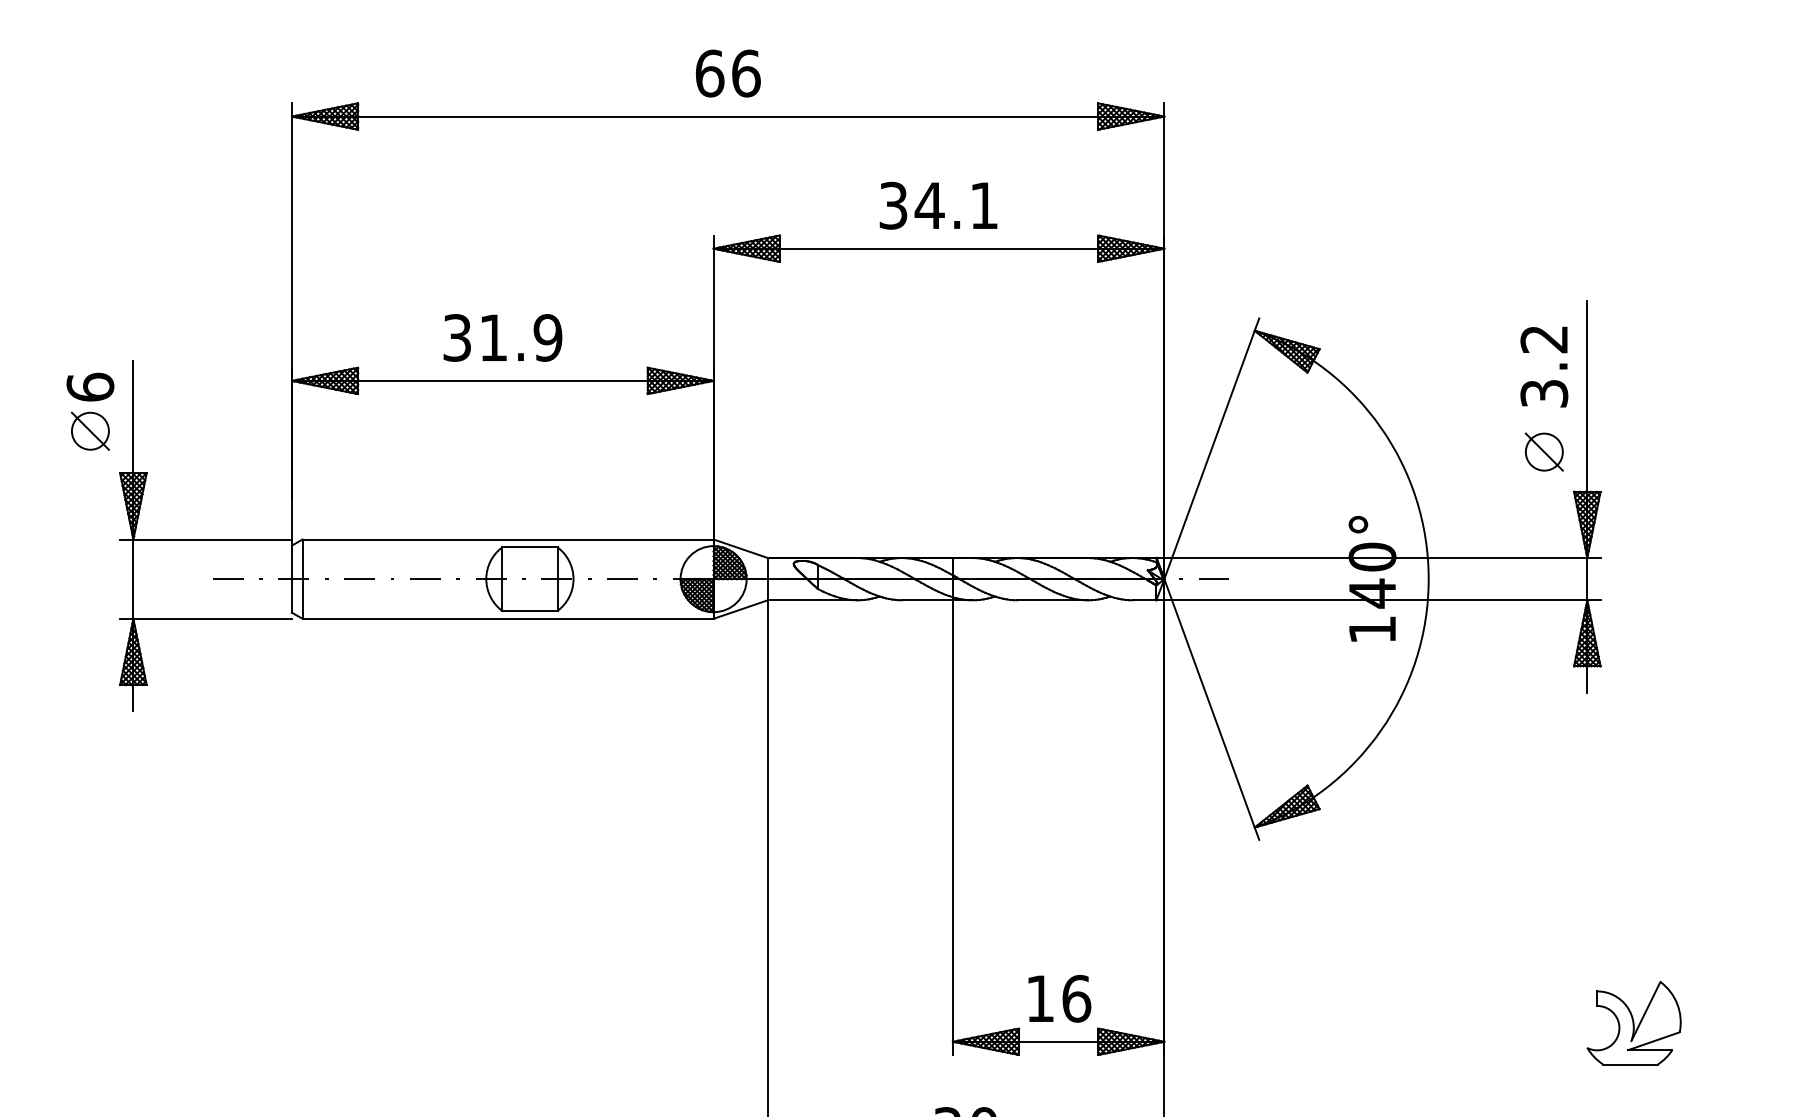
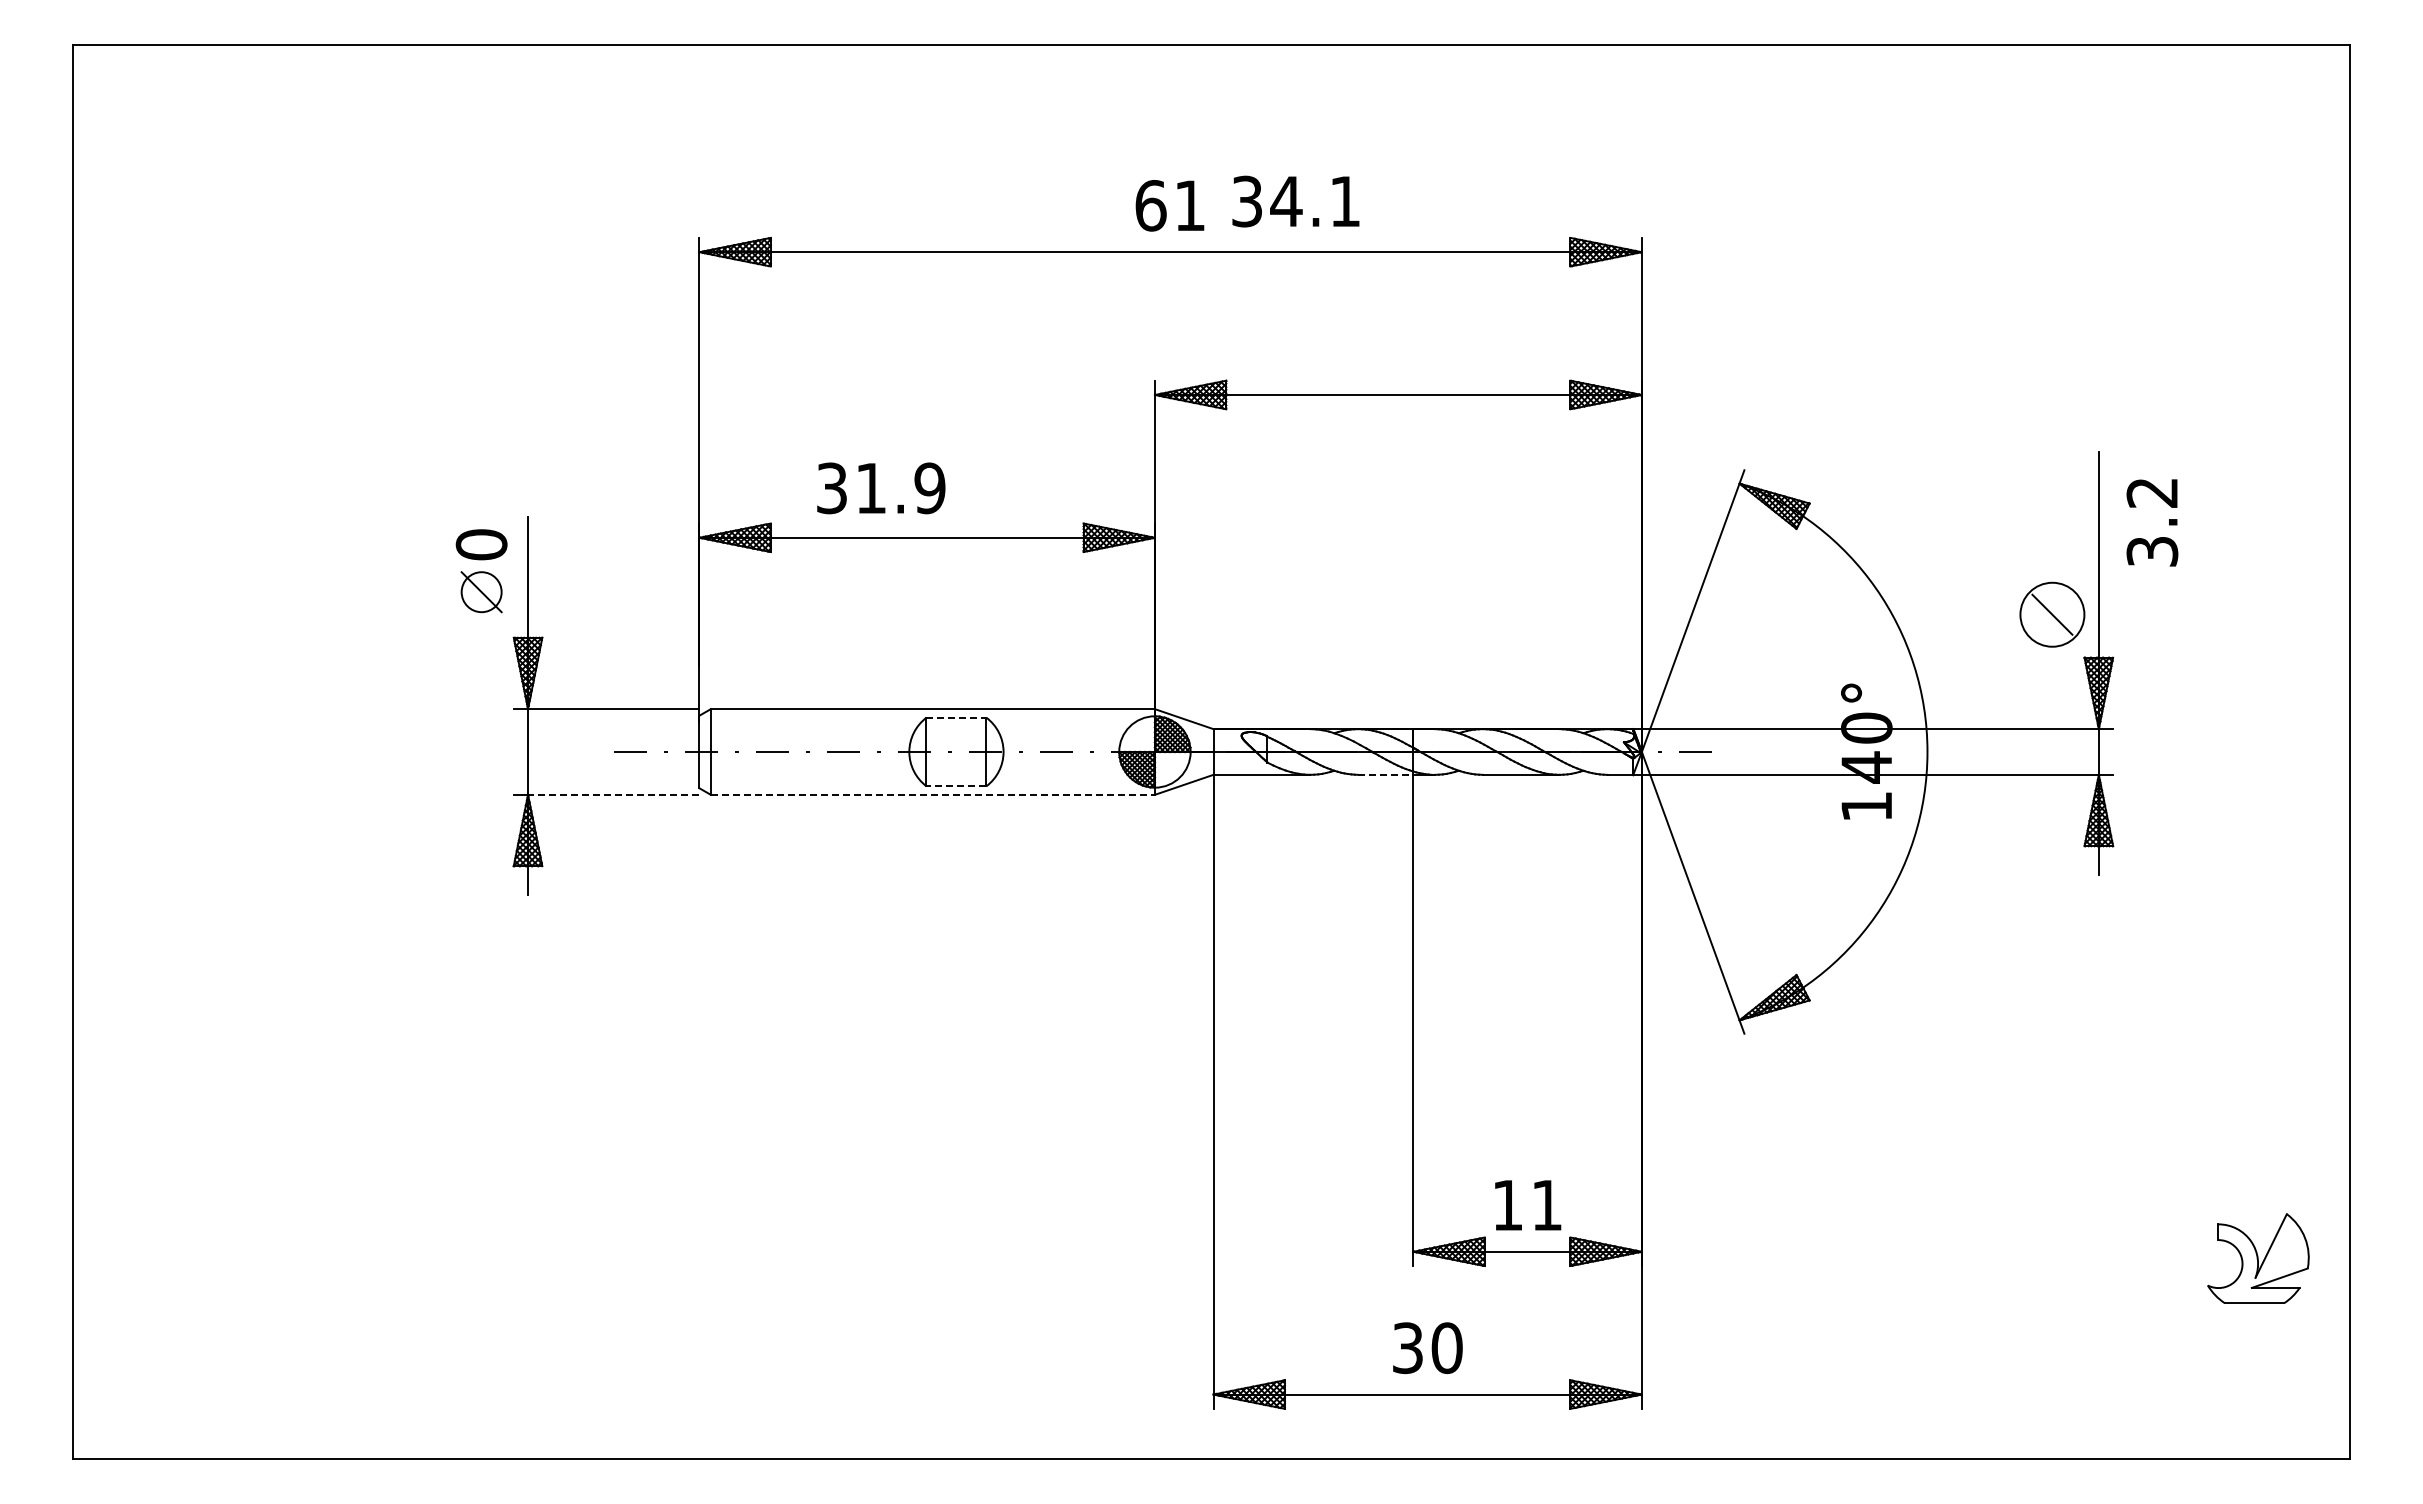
text: (746, 73) -> (1190, 205), 66 -> 61
text: (938, 205) -> (1295, 201), moved
text: (503, 338) -> (881, 488), moved
text: (1544, 366) -> (2152, 522), moved
text: (90, 387) -> (481, 544), 6 -> 0
circle: (1544, 451) -> (2052, 614), size x1.6
line: (529, 547) -> (956, 717), solid -> dashed
line: (927, 599) -> (1385, 774), solid -> dashed
line: (529, 611) -> (956, 786), solid -> dashed
line: (212, 618) -> (613, 794), solid -> dashed
line: (508, 618) -> (933, 794), solid -> dashed
text: (1076, 998) -> (1547, 1205), 16 -> 11
part: (1634, 1022) -> (2258, 1258), moved

